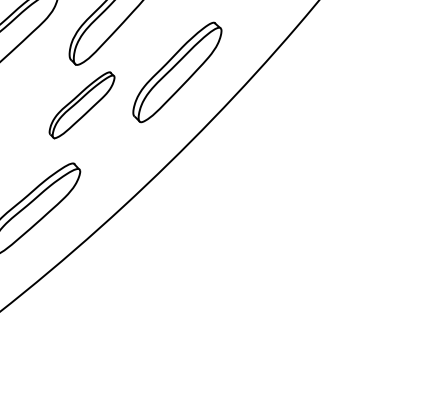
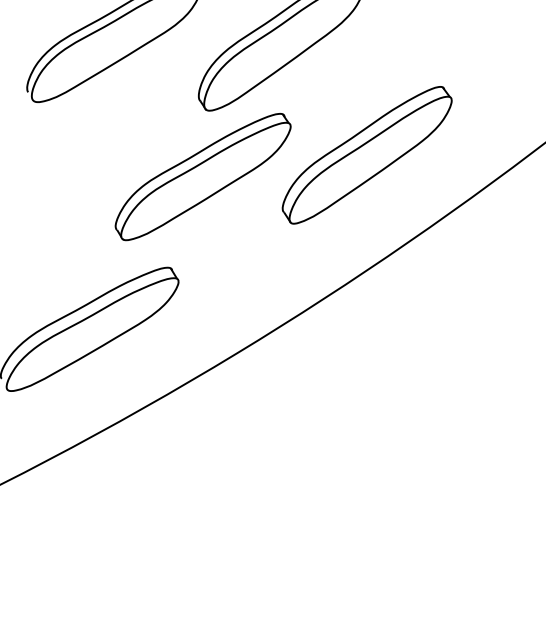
part: (81, 105) -> (201, 177), size x1.43

